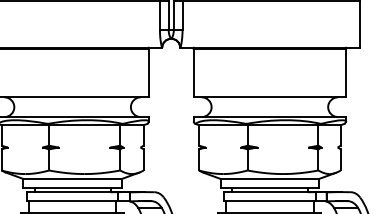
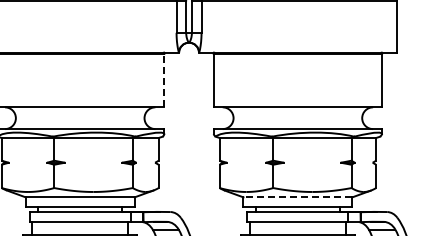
line: (149, 73) -> (164, 80), solid -> dashed
line: (269, 179) -> (297, 197), solid -> dashed

